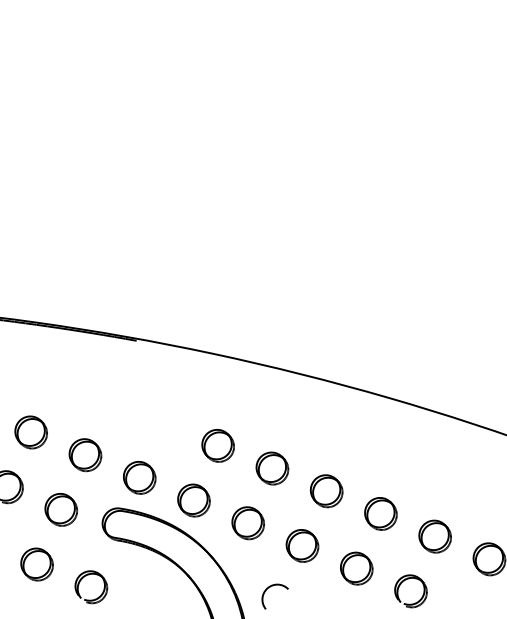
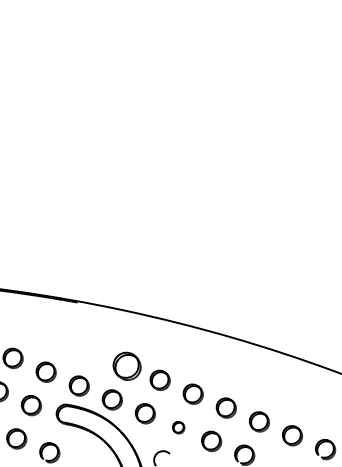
part: (217, 445) -> (126, 366), size x1.4
part: (302, 545) -> (178, 427), size x0.6

